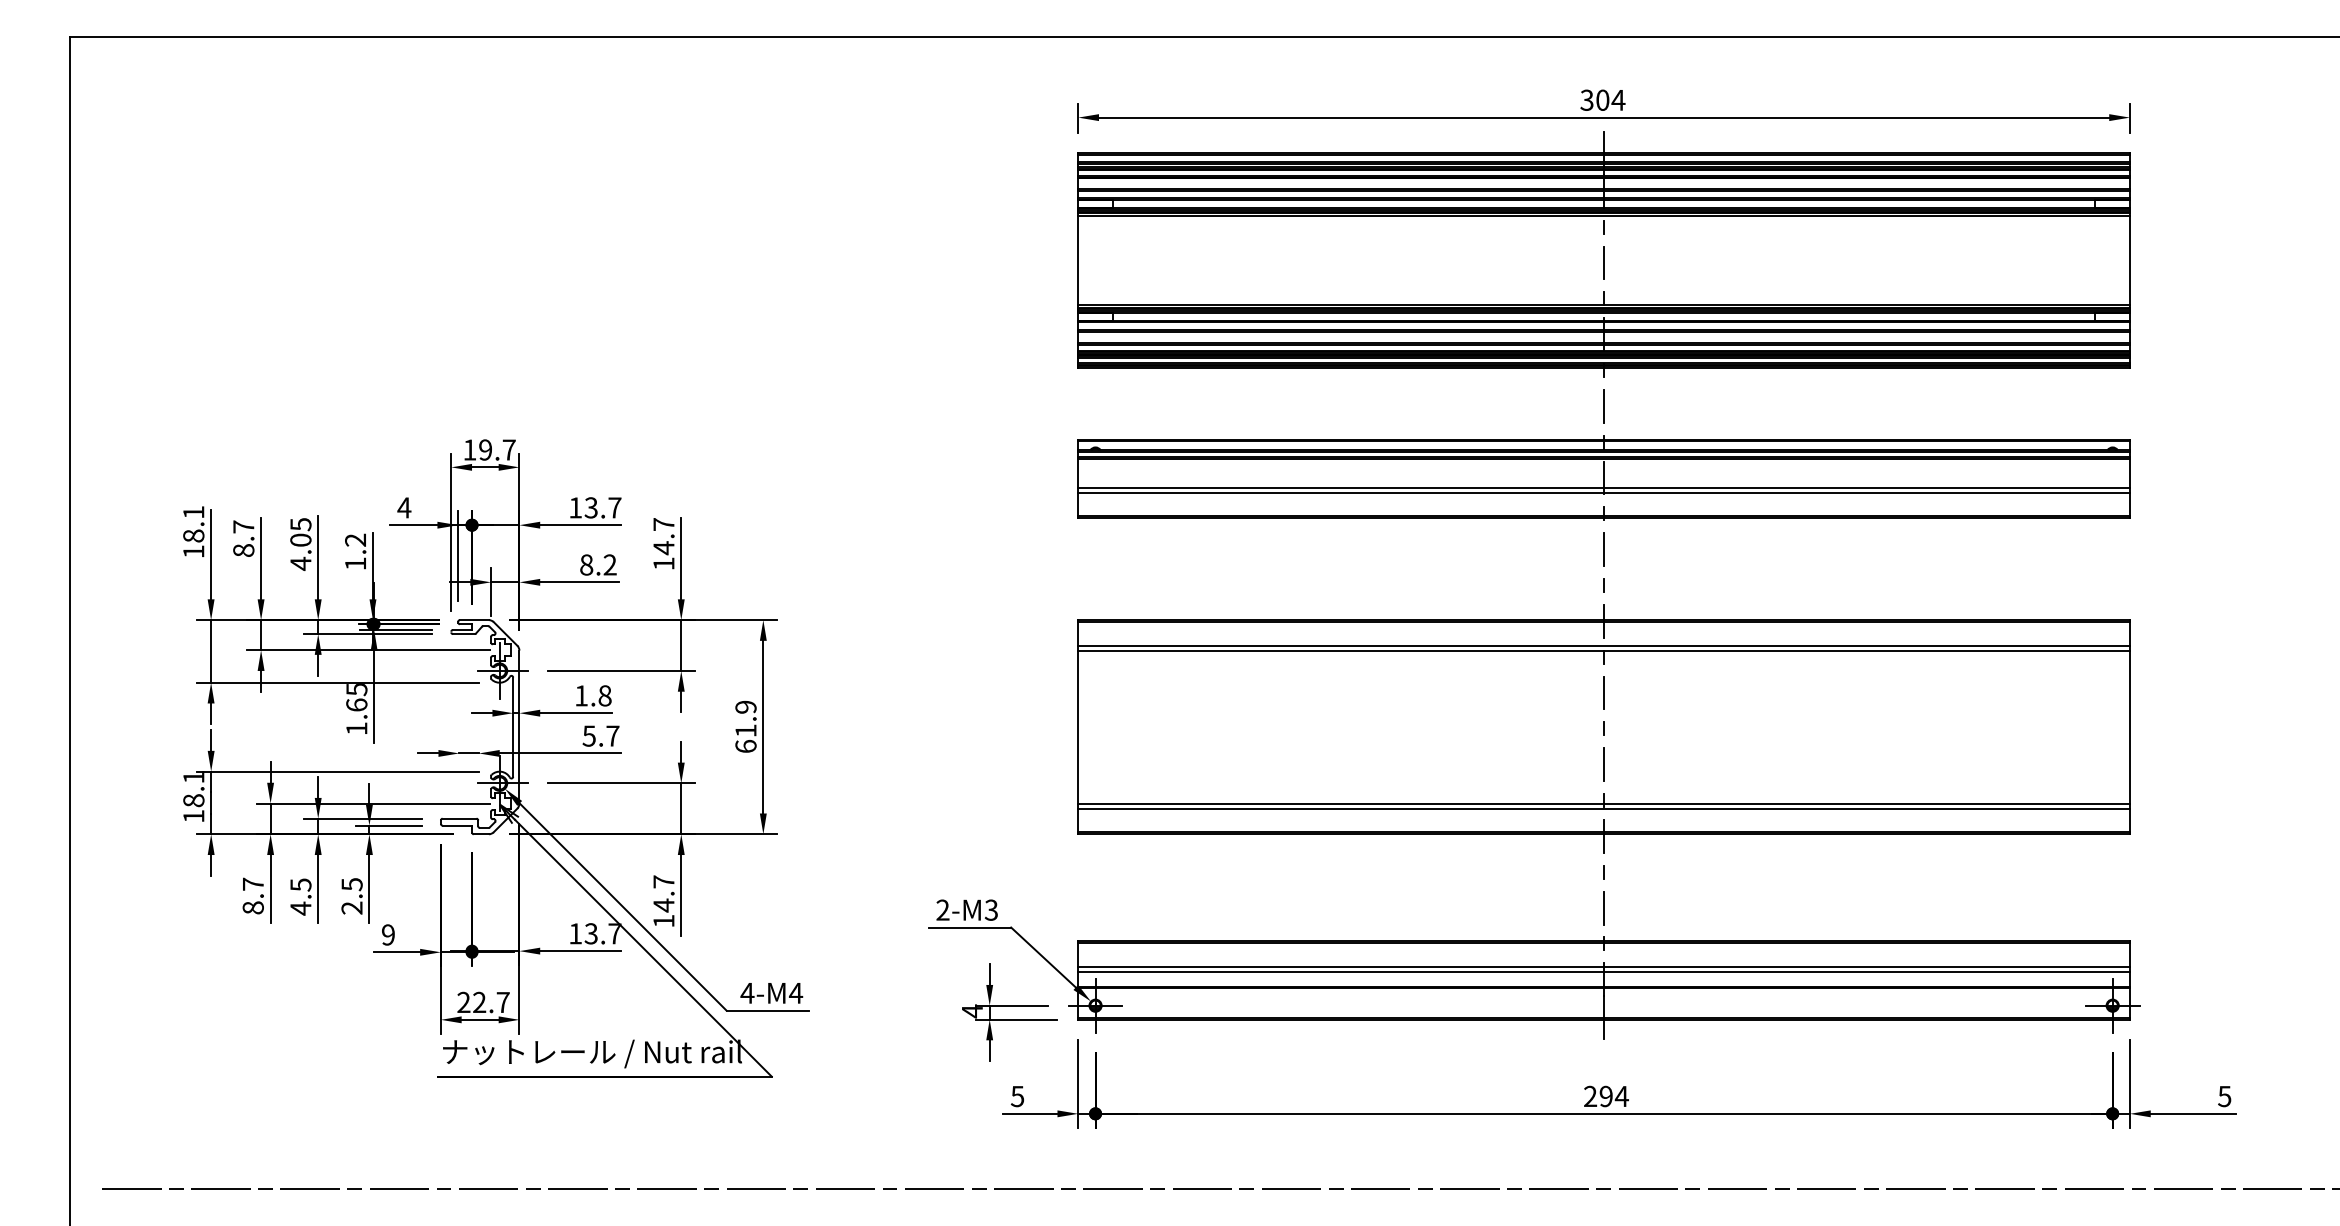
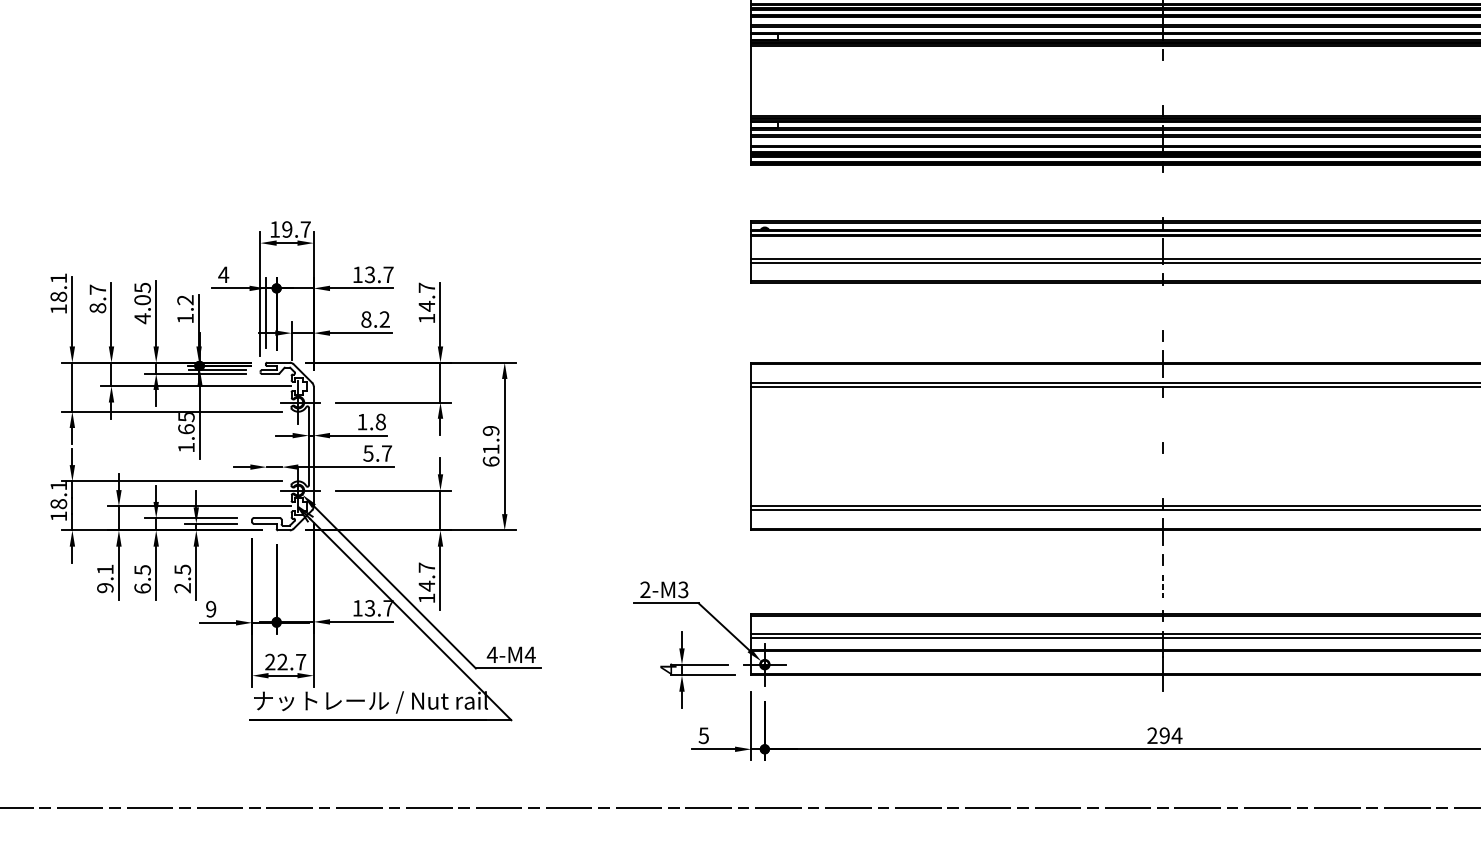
line: (1604, 262) -> (1163, 82), removed
line: (1604, 406) -> (1163, 195), removed
line: (1604, 549) -> (1163, 307), removed
line: (1604, 692) -> (1163, 419), removed
line: (1603, 764) -> (1162, 475), removed
text: (252, 895) -> (104, 578), 8.7 -> 9.1
text: (300, 908) -> (142, 588), 4.5 -> 6.5
line: (1604, 908) -> (1163, 588), solid -> dashed

